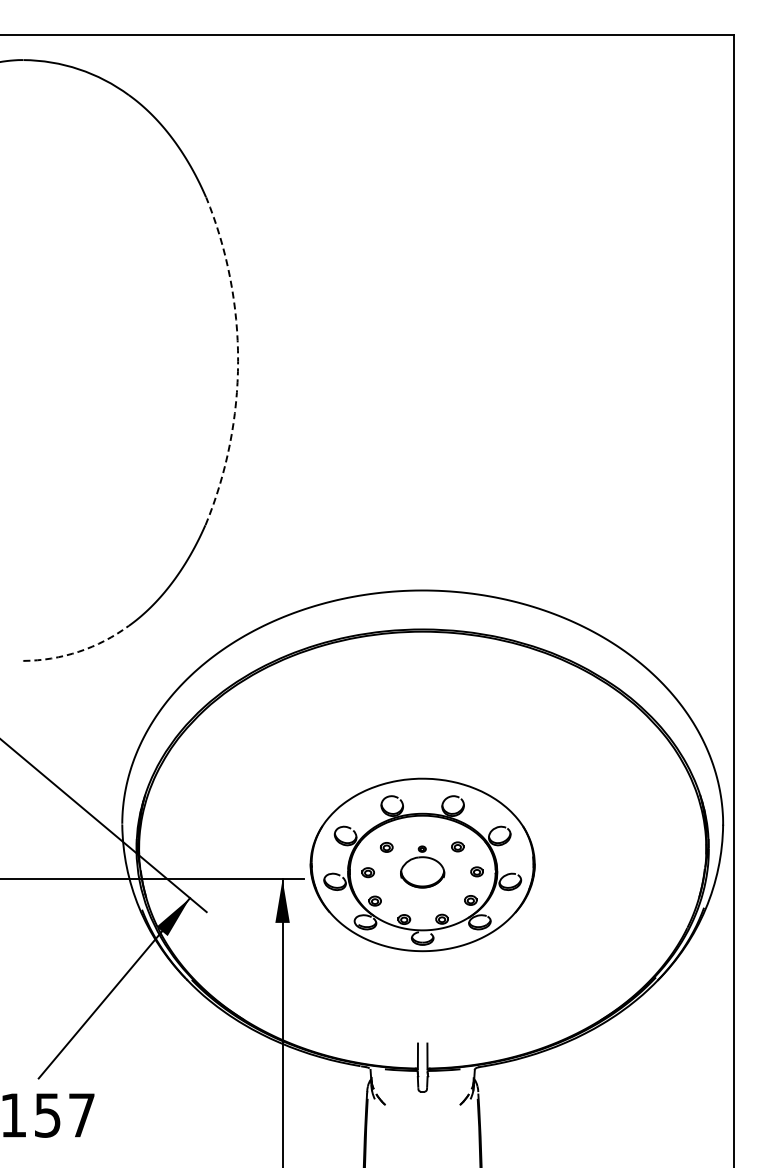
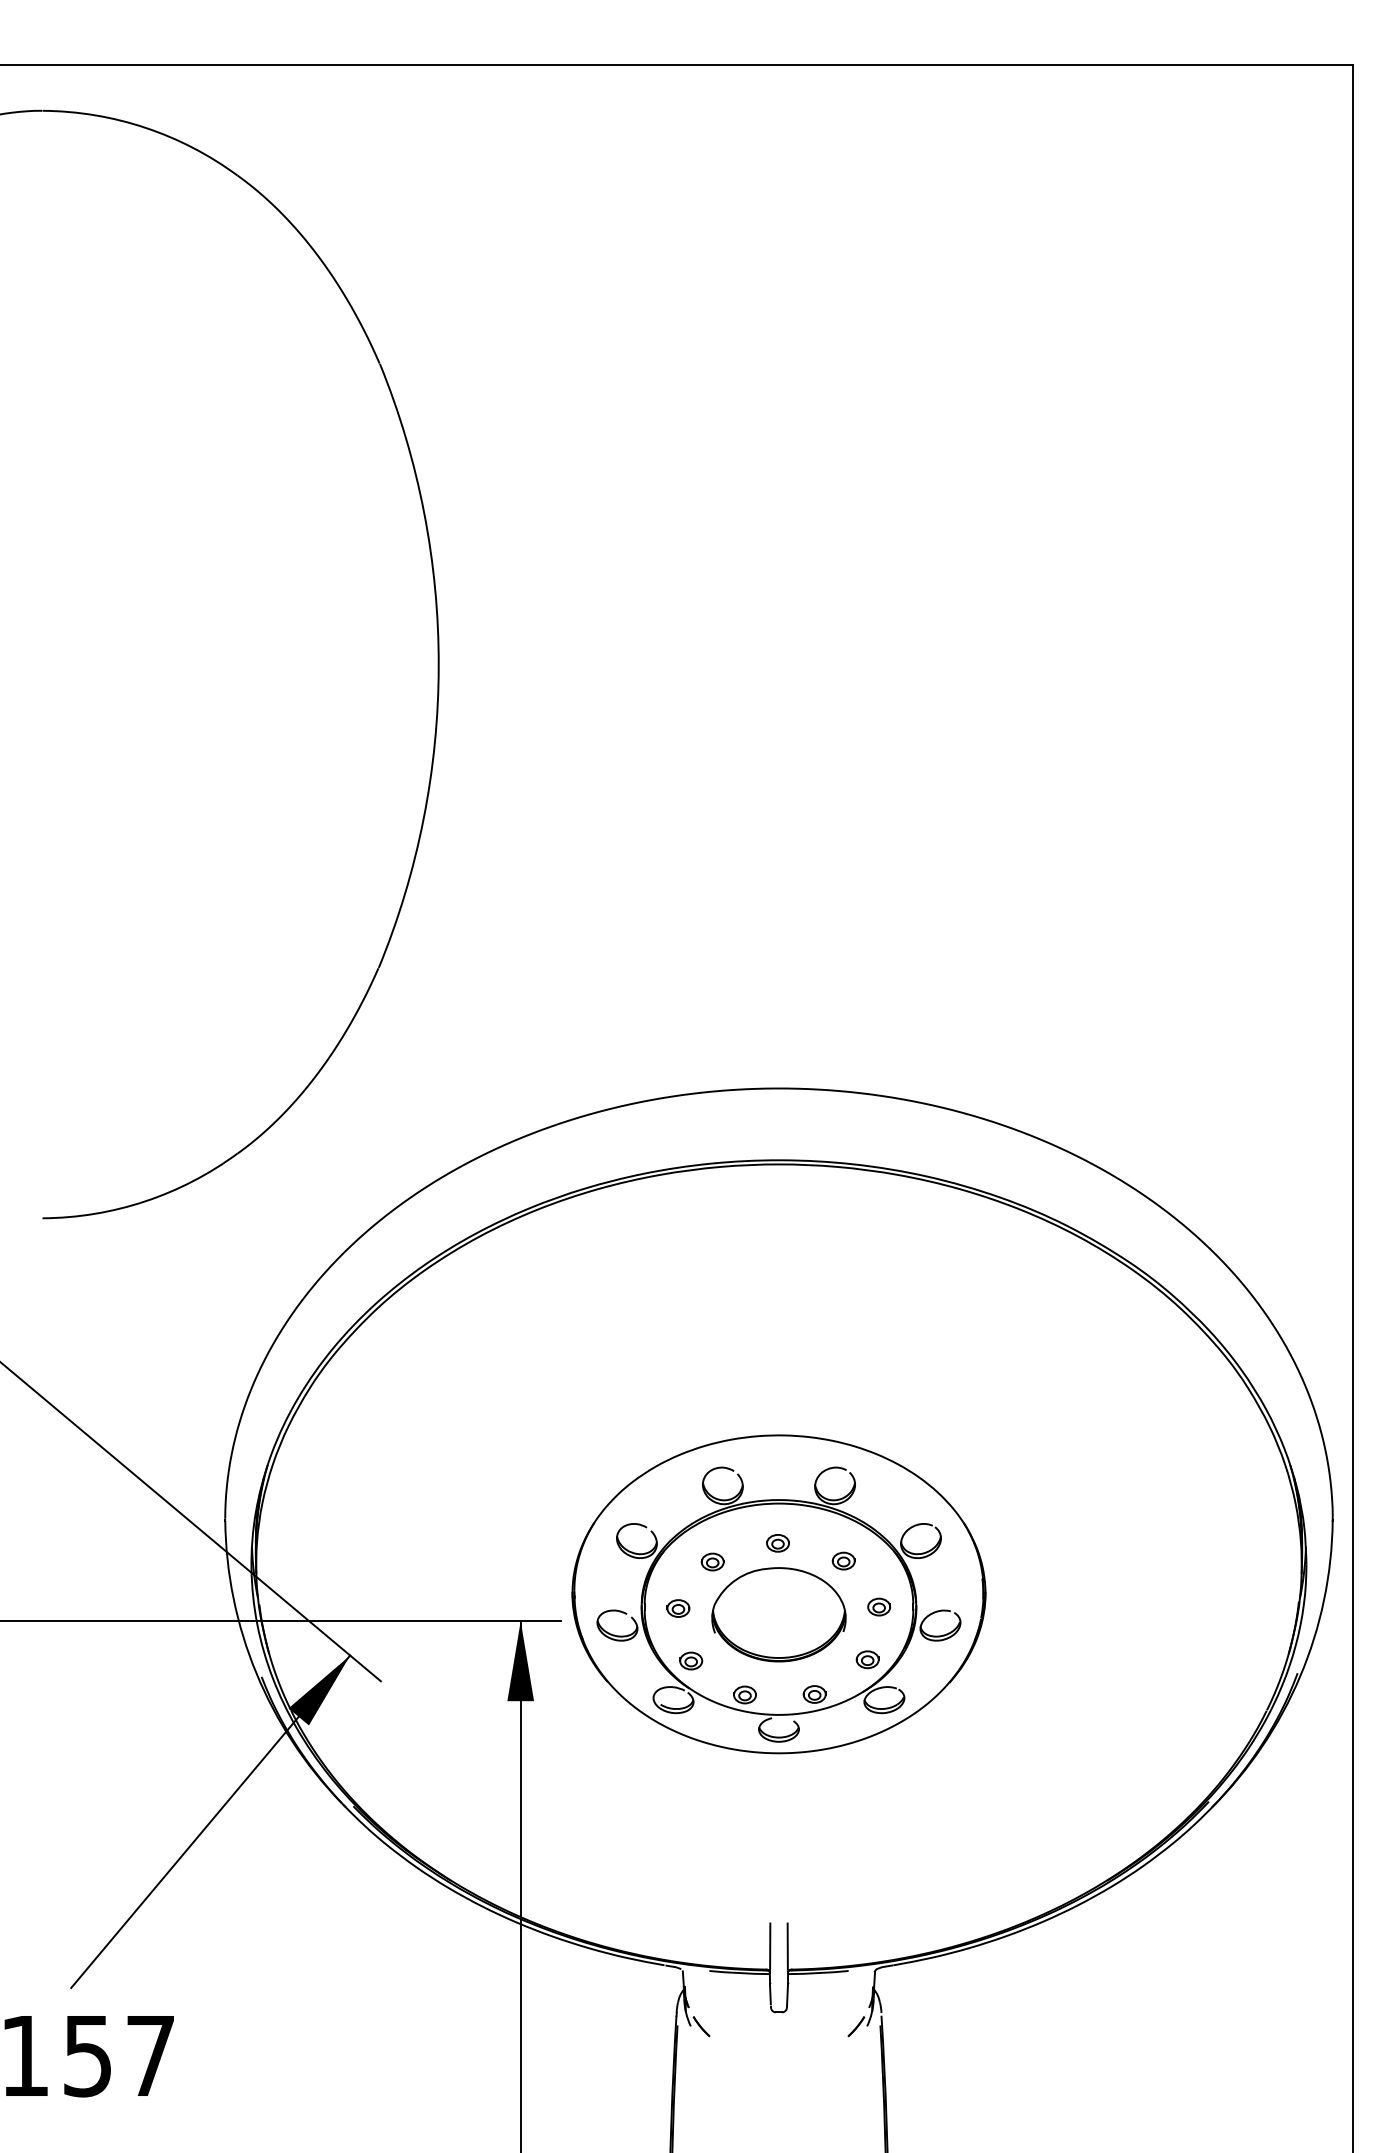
arc: (238, 361) -> (439, 666), dashed -> solid
arc: (78, 651) -> (144, 1200), dashed -> solid
part: (422, 866) -> (778, 1597), size x1.67

